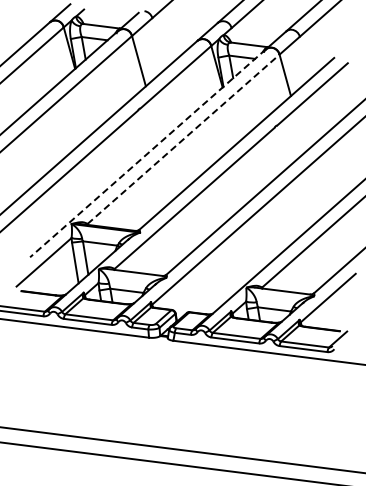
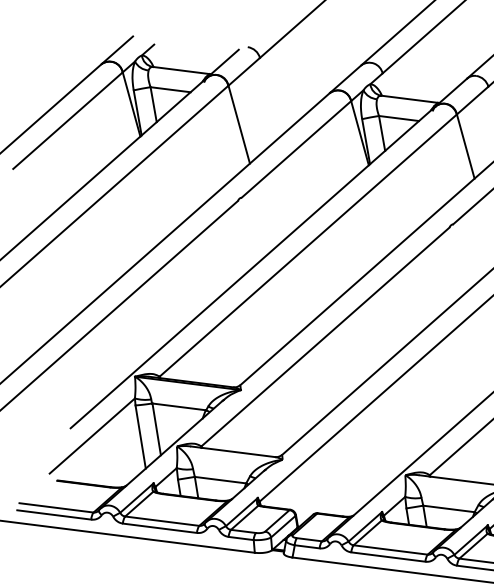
line: (183, 138) -> (308, 244), dashed -> solid
line: (147, 153) -> (252, 267), dashed -> solid

